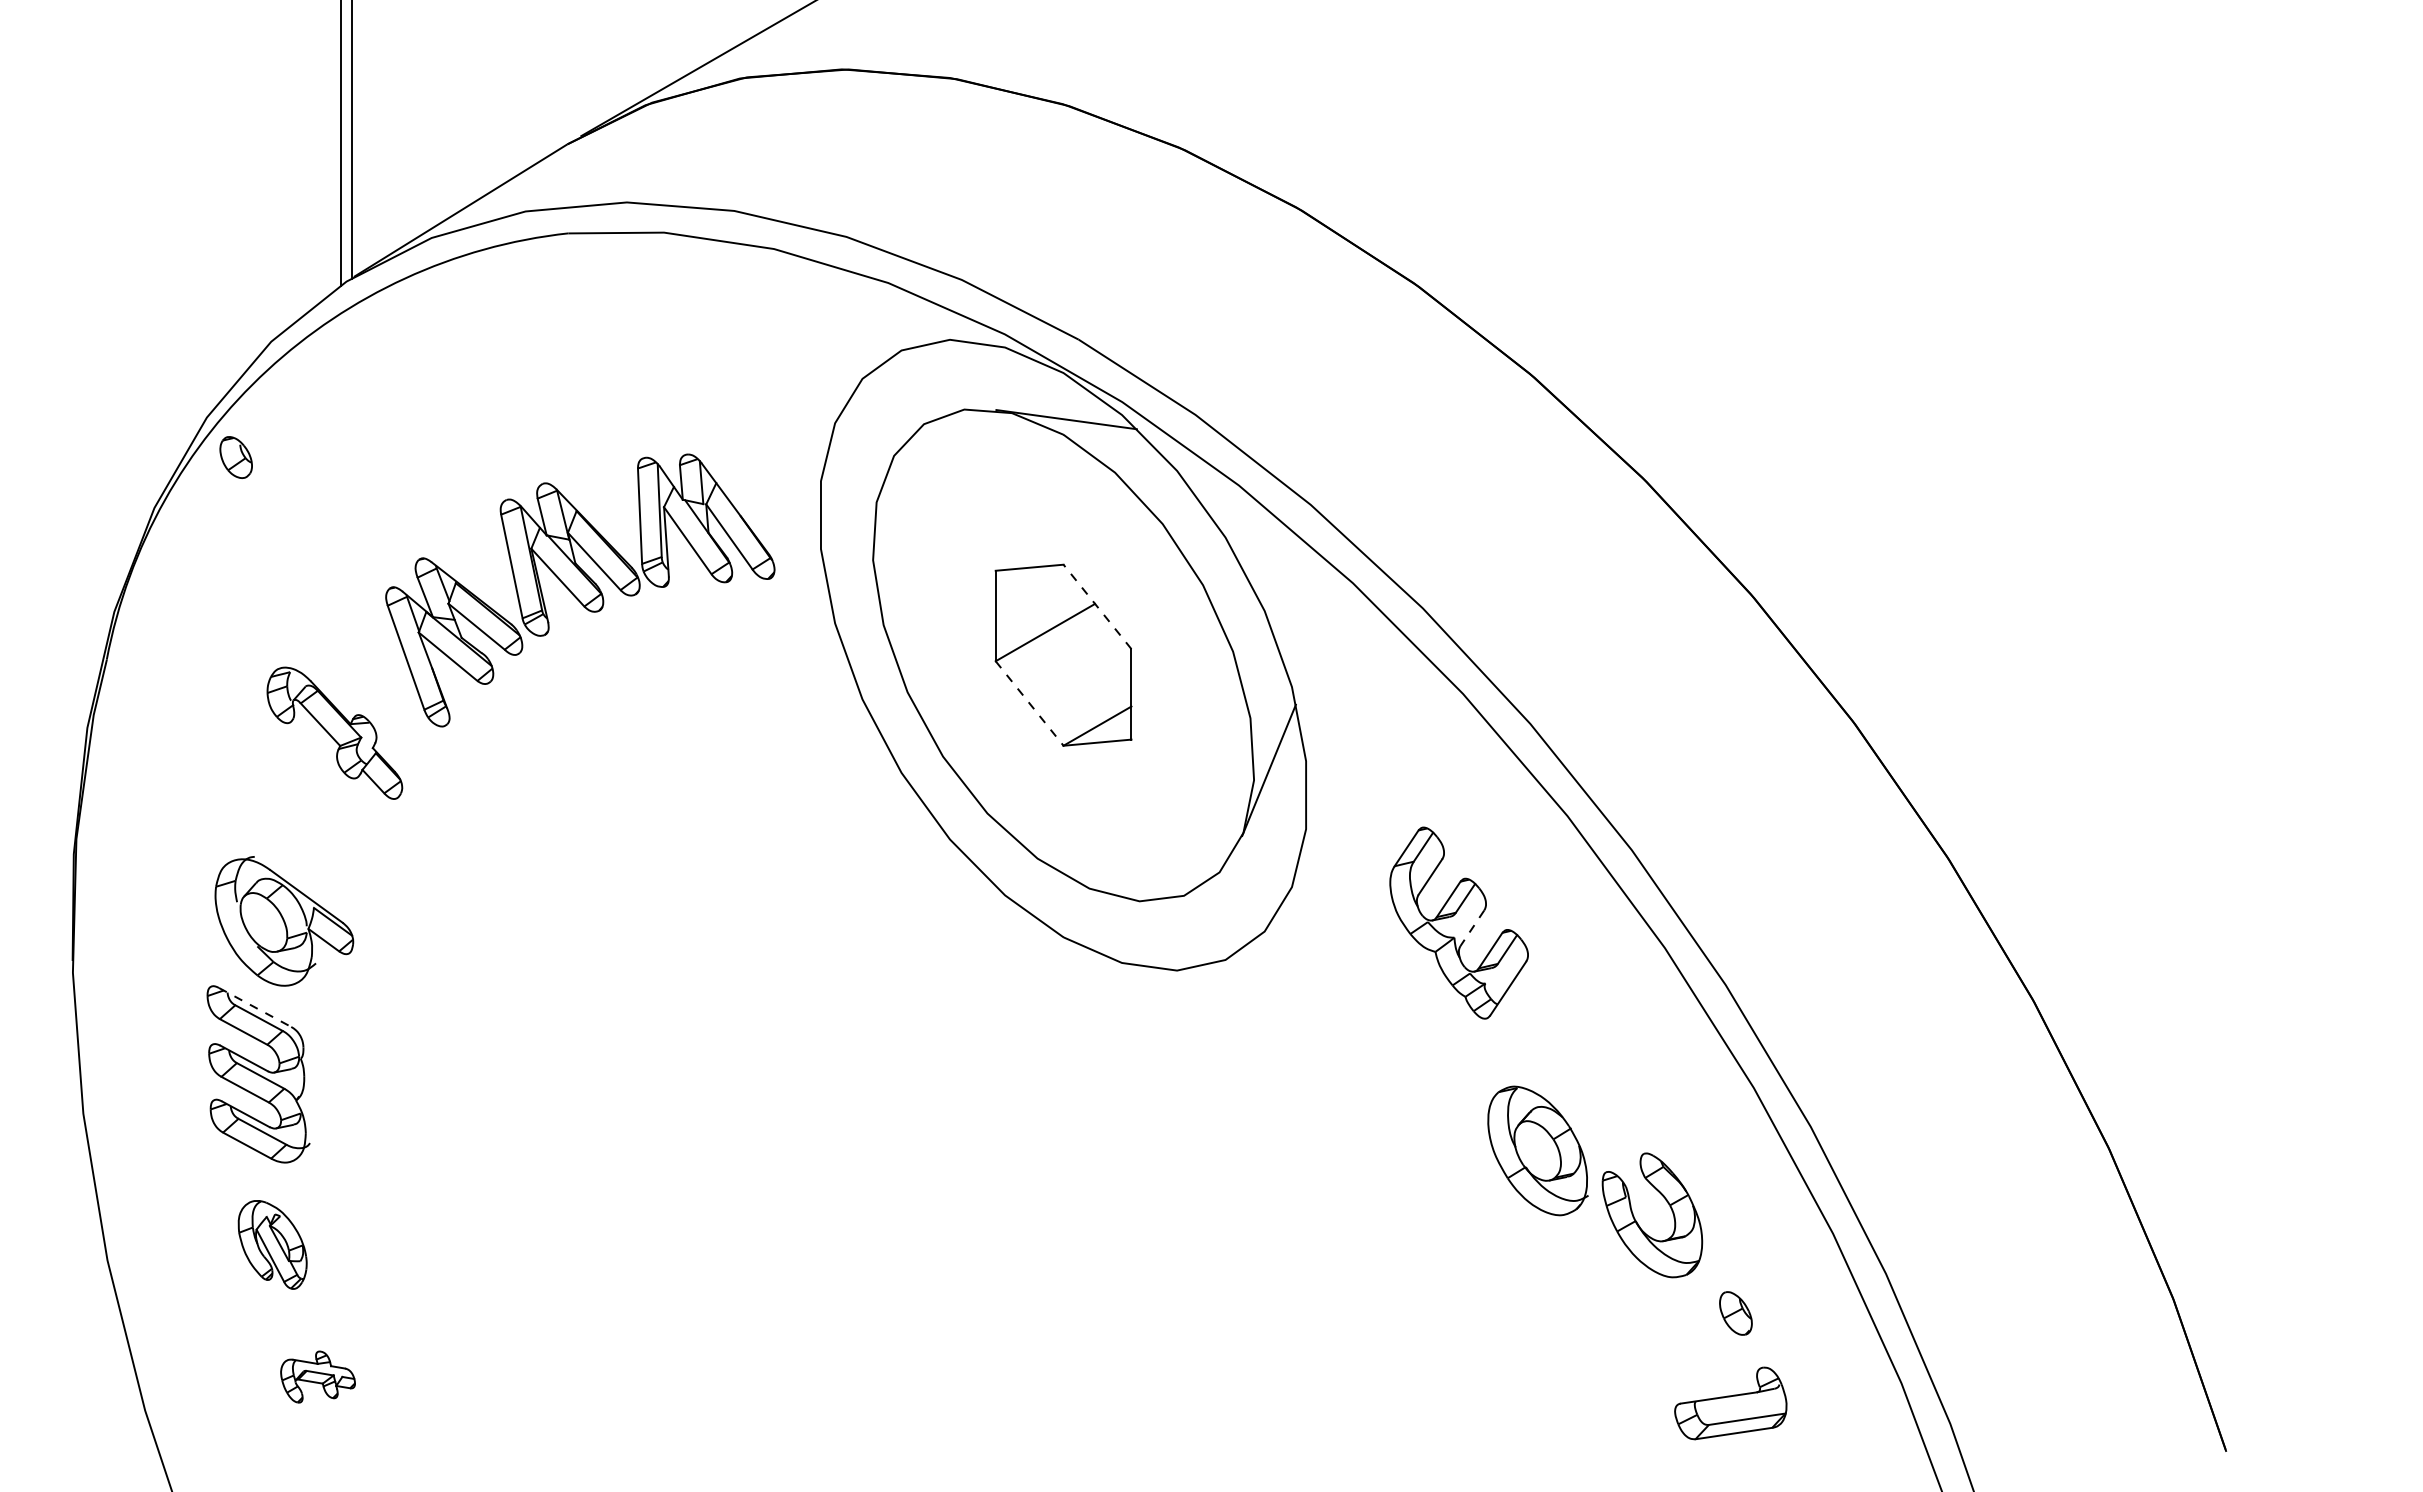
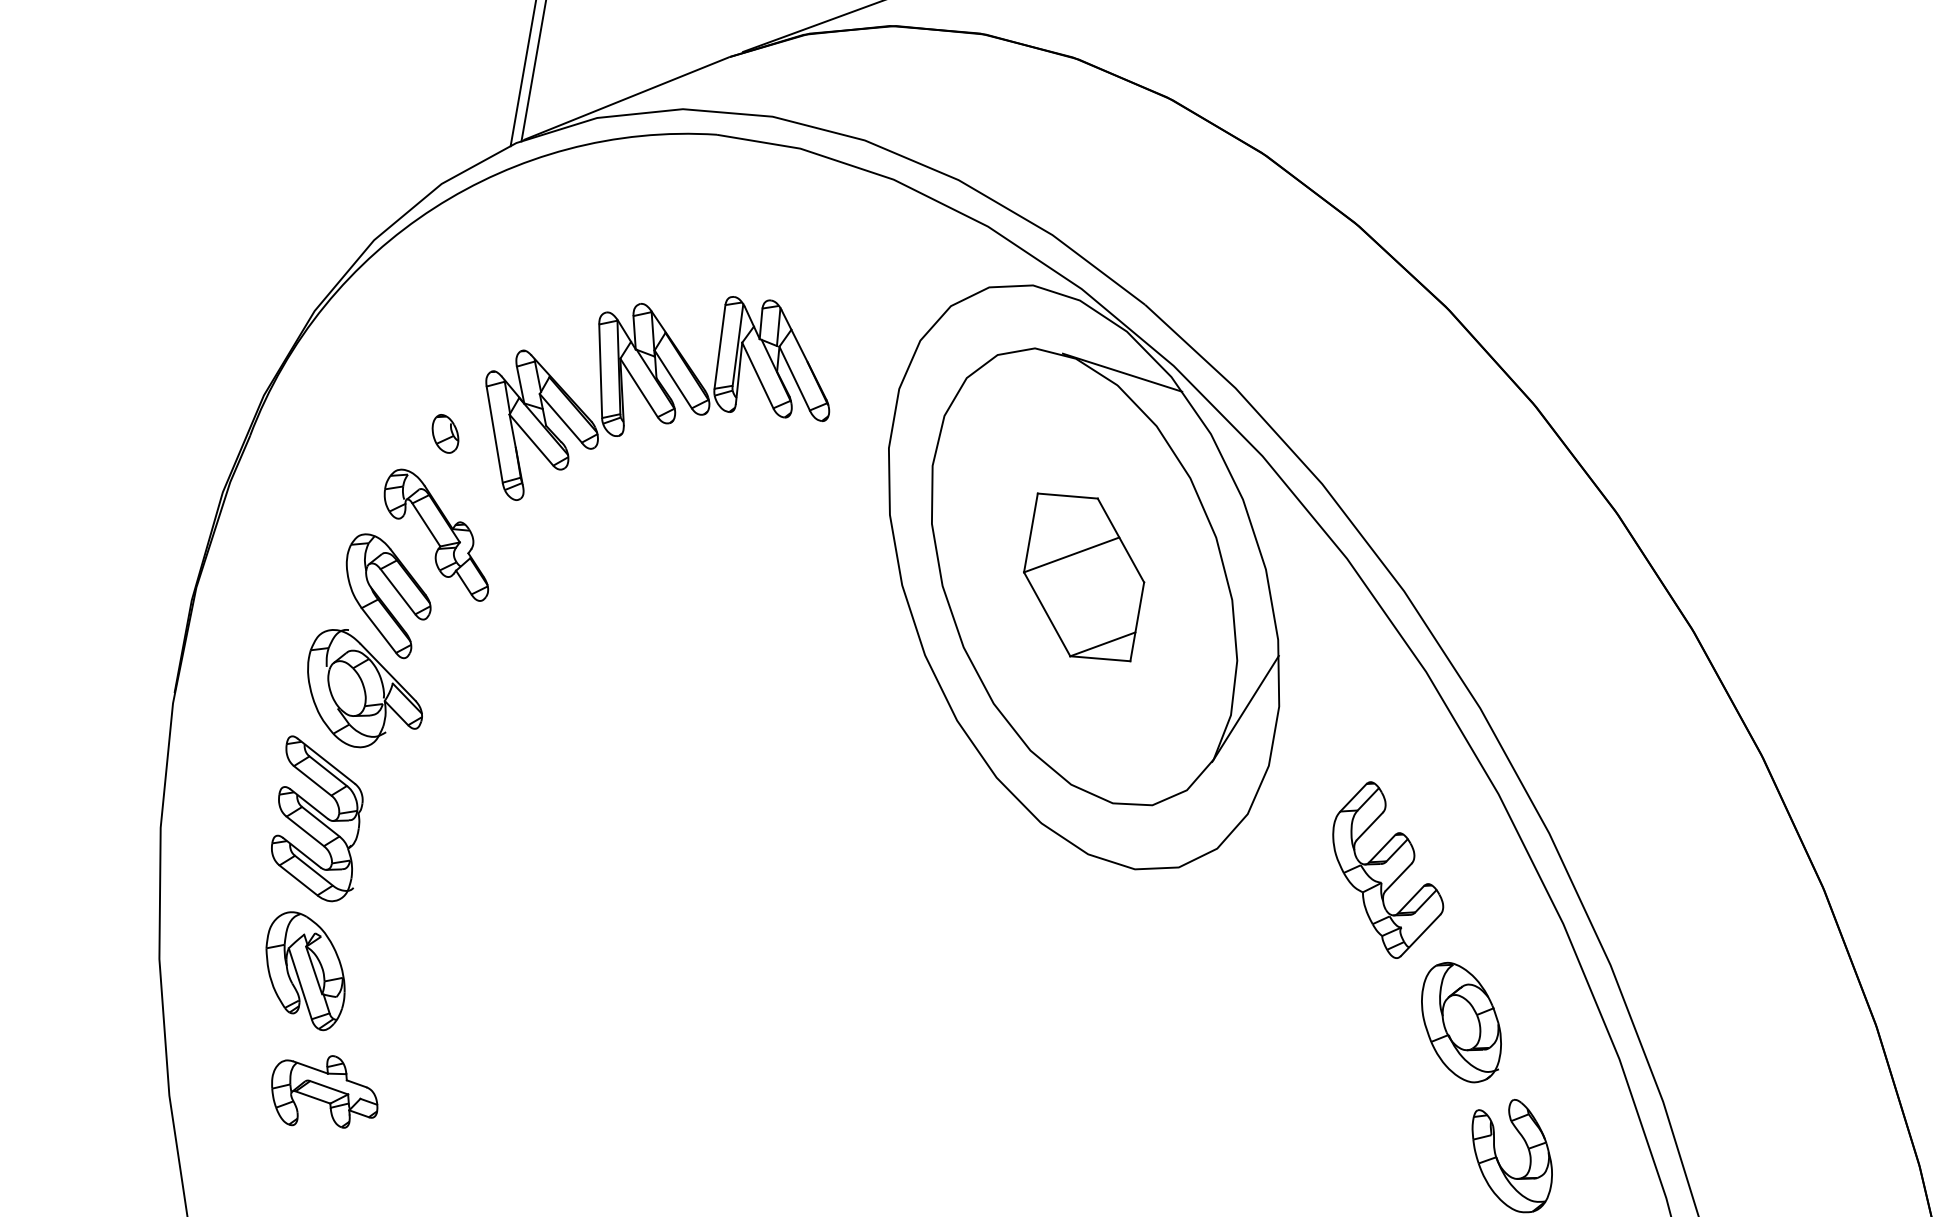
part: (235, 457) -> (444, 433), moved
part: (580, 590) -> (656, 402), moved
line: (1097, 606) -> (1121, 540), dashed -> solid
line: (1029, 703) -> (1047, 614), dashed -> solid
part: (284, 816) -> (381, 599), added
line: (1472, 928) -> (1398, 877), dashed -> solid
line: (255, 1007) -> (326, 761), dashed -> solid
part: (1537, 1150) -> (1461, 1022), moved
part: (272, 1244) -> (305, 970), size x1.43
part: (317, 1376) -> (324, 1092), size x1.67

